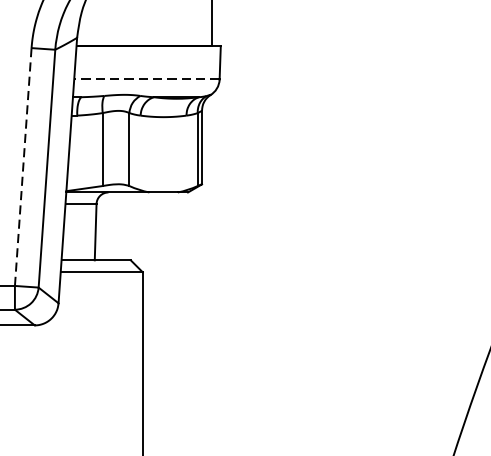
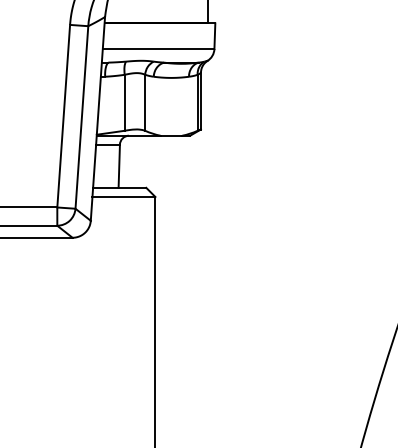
line: (146, 80) -> (158, 49), dashed -> solid
line: (22, 166) -> (63, 115), dashed -> solid

